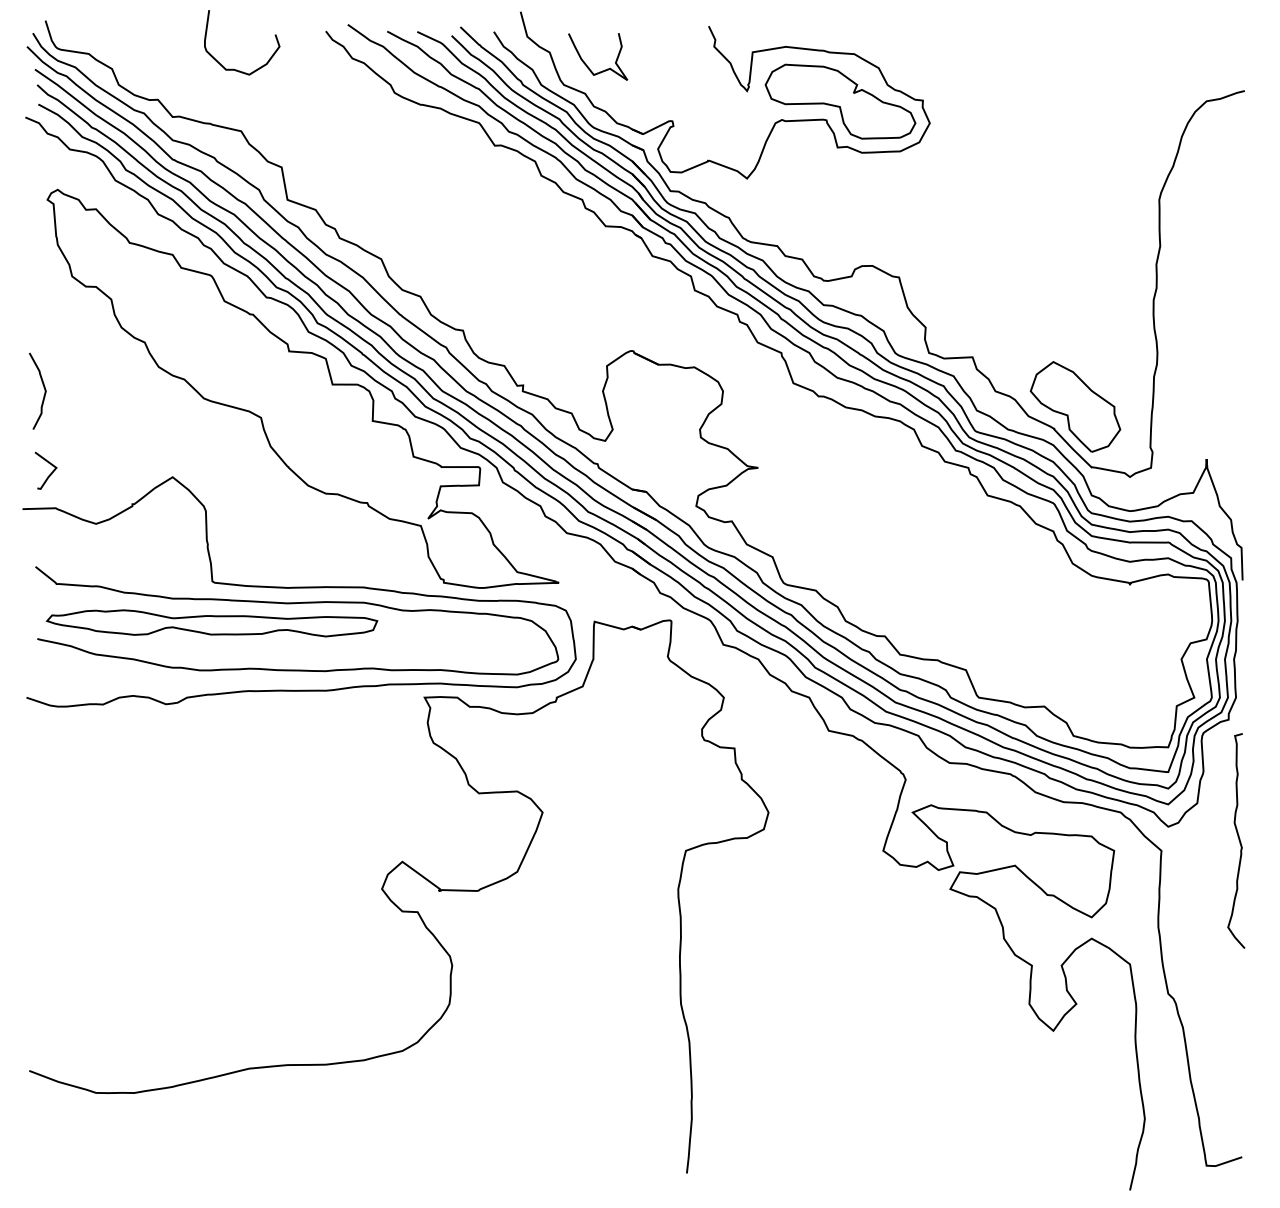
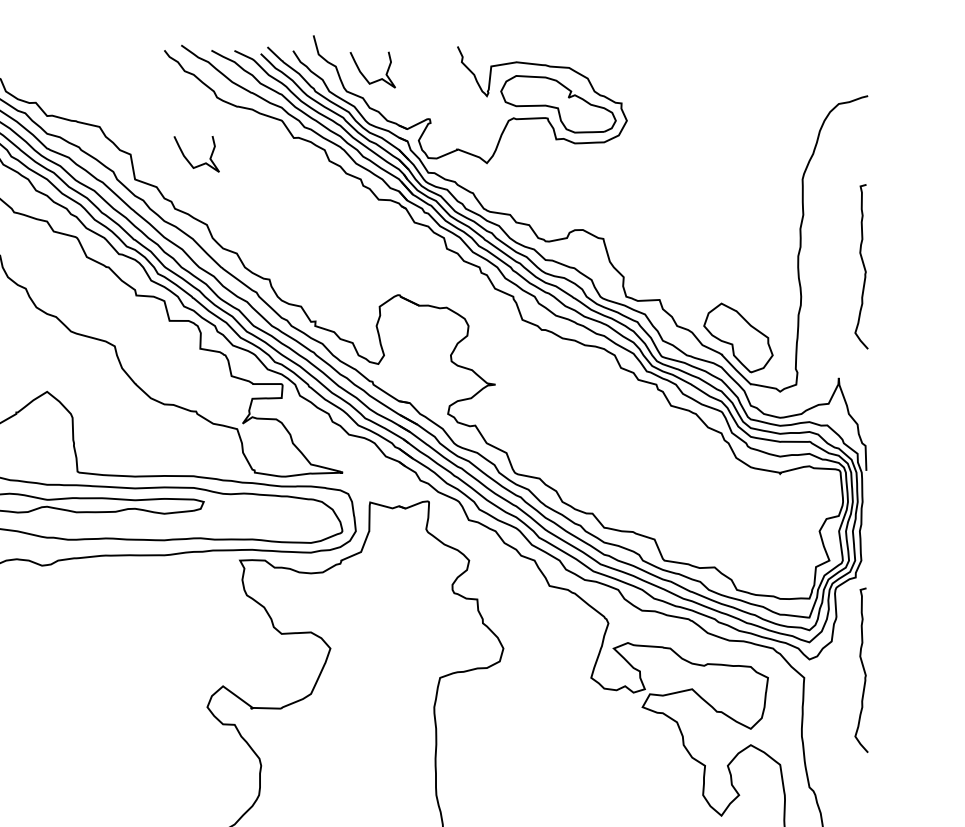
curve: (237, 69) -> (96, 79), removed
curve: (356, 173) -> (187, 159), added
curve: (1238, 313) -> (863, 266), added

